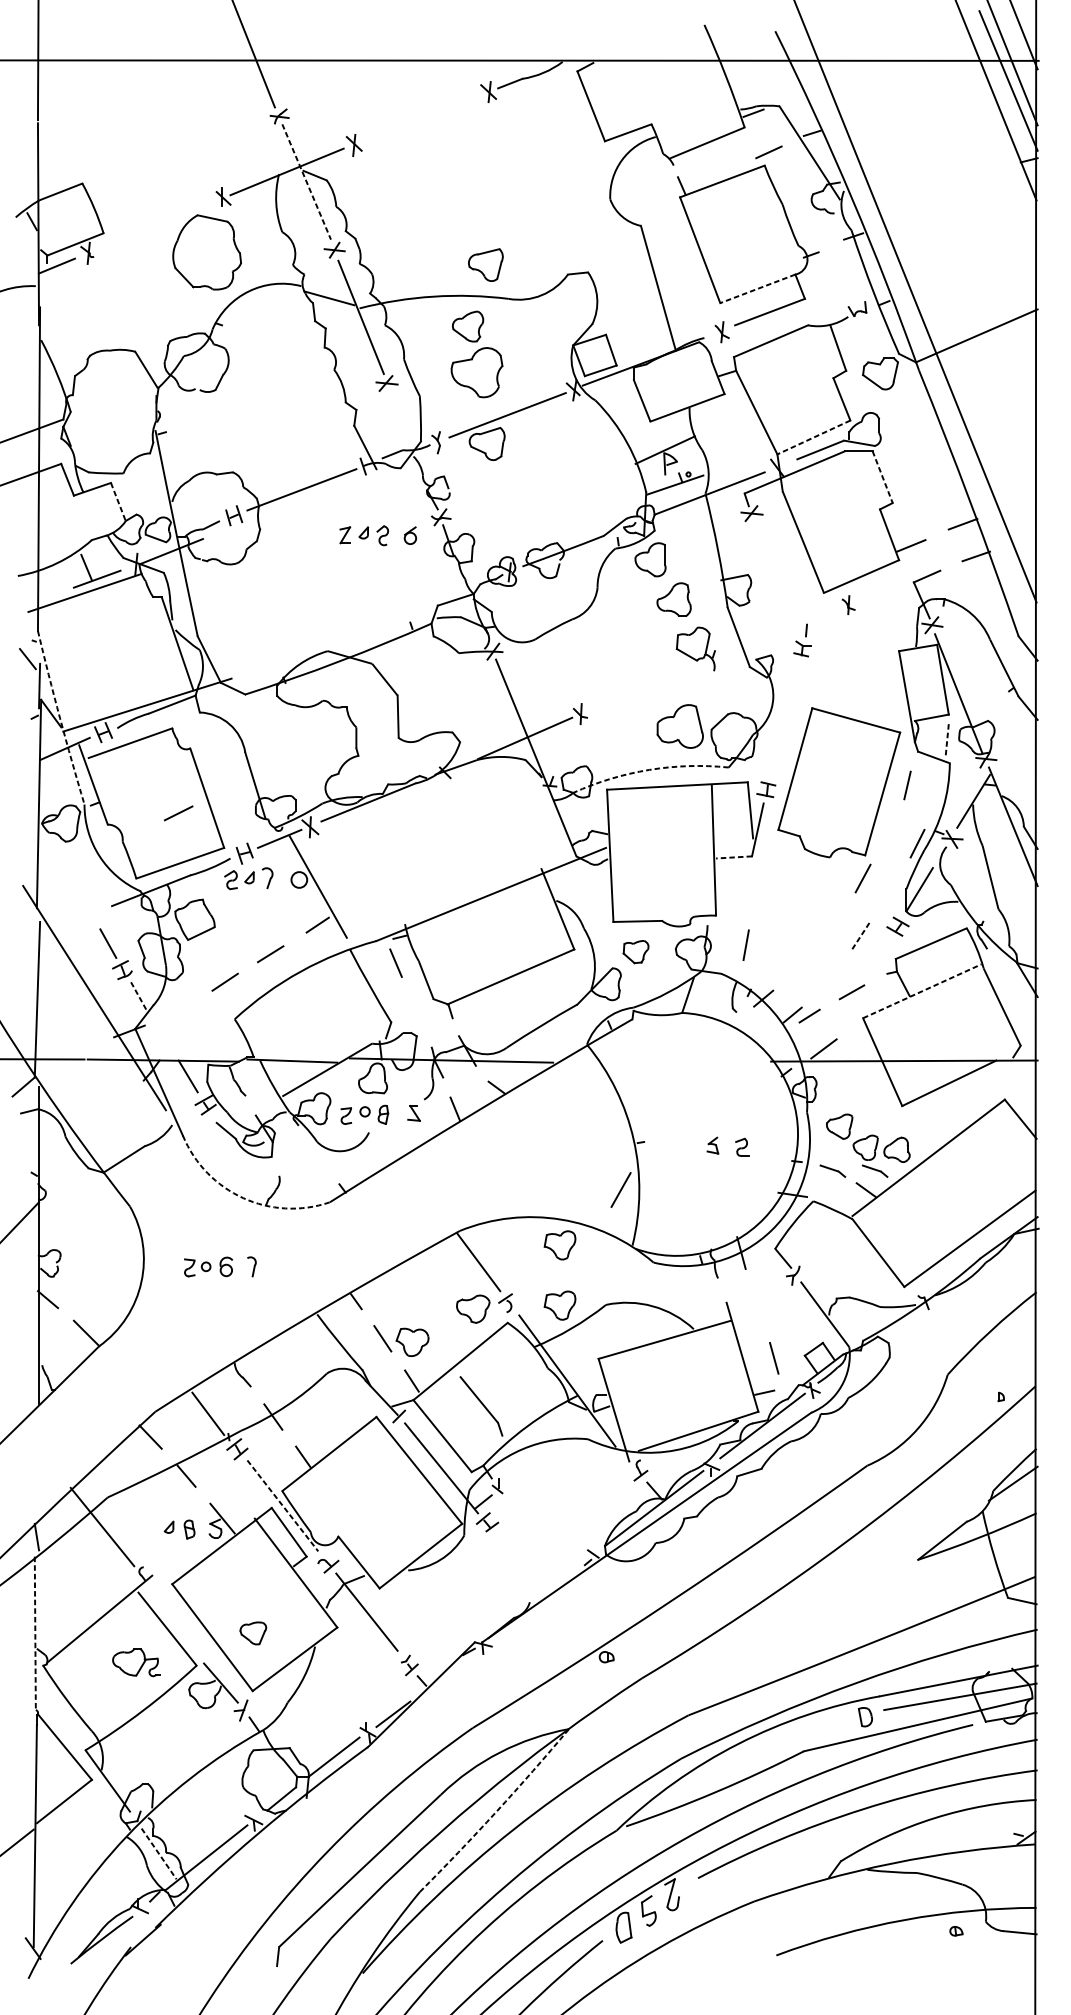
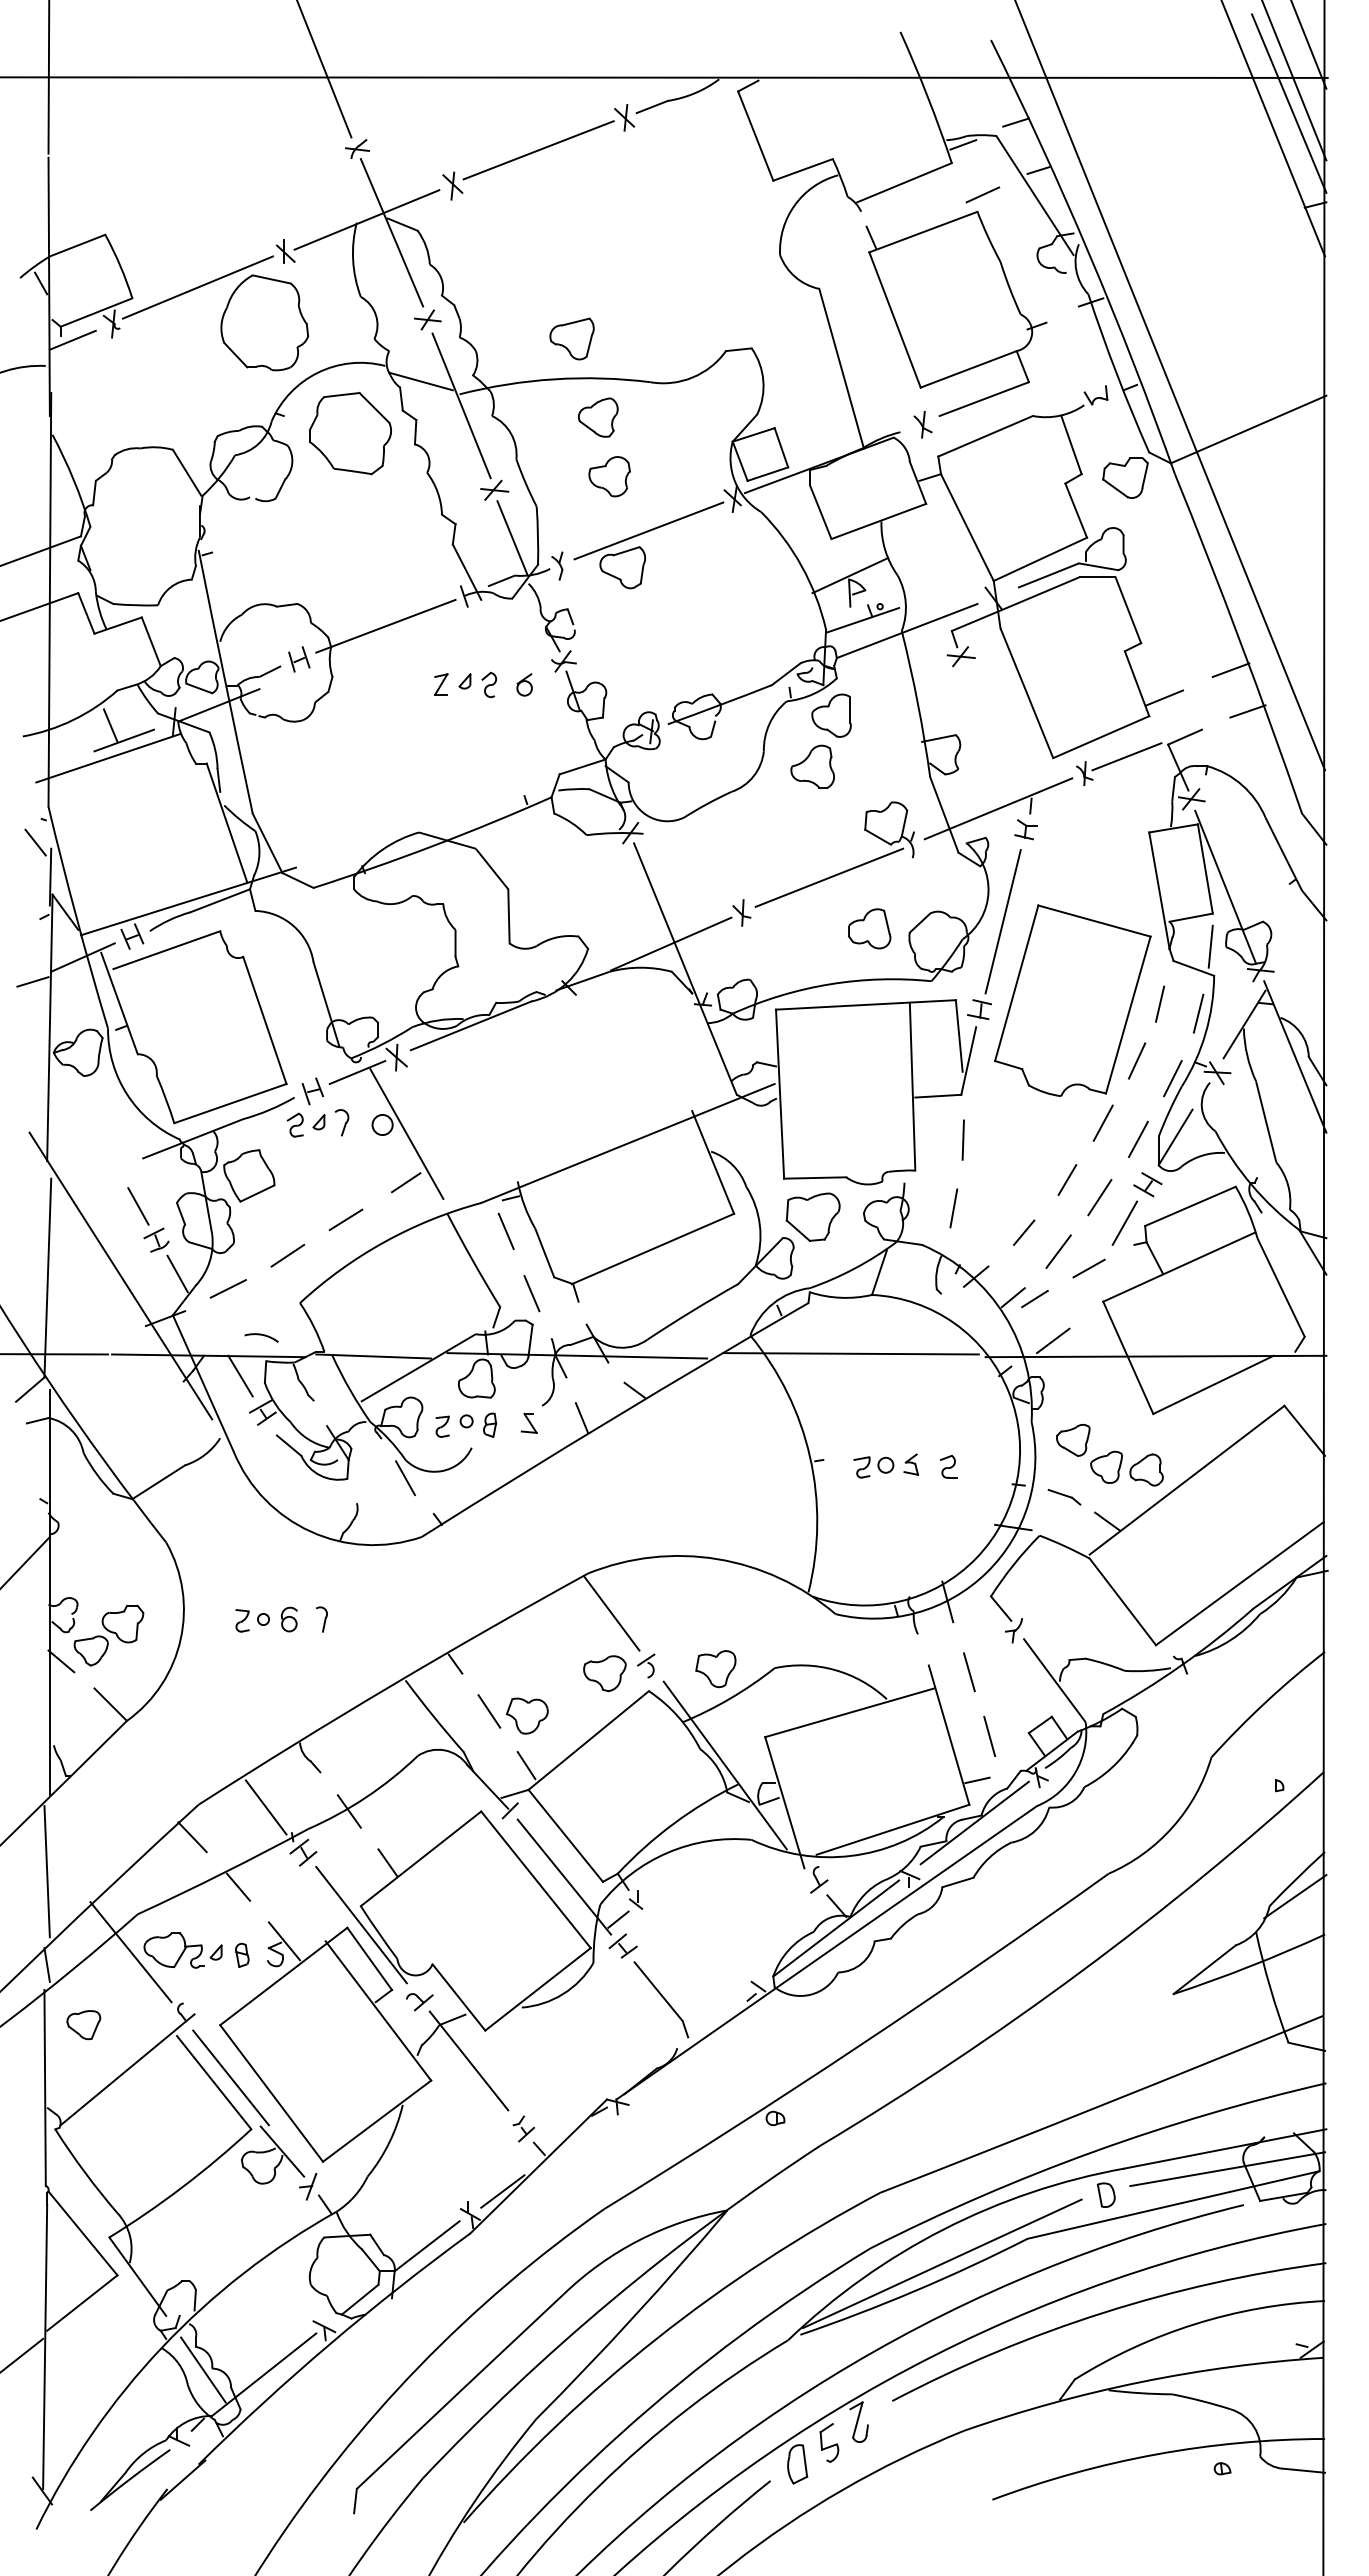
line: (794, 95) -> (1015, 122), added
line: (421, 117) -> (538, 150), added
line: (306, 181) -> (391, 232), dashed -> solid
line: (154, 224) -> (197, 287), added
part: (485, 264) -> (571, 338), moved
line: (757, 288) -> (968, 369), dashed -> solid
part: (273, 339) -> (349, 433), added
part: (476, 372) -> (609, 476), size x0.62
line: (400, 420) -> (512, 537), added
line: (813, 437) -> (1039, 559), dashed -> solid
line: (882, 477) -> (1128, 610), dashed -> solid
line: (118, 502) -> (151, 642), dashed -> solid
line: (881, 591) -> (1126, 756), added
part: (673, 599) -> (812, 766), moved
line: (781, 632) -> (998, 808), added
line: (648, 686) -> (829, 877), added
arc: (59, 718) -> (76, 918), dashed -> solid
line: (784, 720) -> (1002, 921), added
part: (680, 726) -> (869, 928), size x0.71
line: (946, 741) -> (1210, 947), dashed -> solid
line: (25, 767) -> (32, 981), added
arc: (649, 770) -> (830, 984), dashed -> solid
line: (937, 792) -> (1198, 1013), added
line: (177, 813) -> (227, 1288), moved
line: (889, 829) -> (1136, 1060), added
line: (733, 857) -> (937, 1096), dashed -> solid
line: (752, 891) -> (962, 1139), added
line: (889, 891) -> (1137, 1139), added
line: (835, 922) -> (1067, 1179), added
line: (860, 937) -> (1099, 1198), dashed -> solid
part: (635, 951) -> (812, 1216), size x1.67
line: (801, 964) -> (1024, 1232), added
line: (828, 978) -> (1058, 1251), added
line: (922, 991) -> (1179, 1267), dashed -> solid
line: (138, 996) -> (177, 1274), dashed -> solid
line: (415, 1011) -> (531, 1293), added
arc: (204, 1044) -> (261, 1335), added
line: (665, 1058) -> (850, 1353), added
part: (683, 1147) -> (873, 1467), added
line: (317, 1156) -> (405, 1478), added
part: (875, 1171) -> (1118, 1497), removed
line: (620, 1189) -> (1124, 1222), moved
arc: (242, 1197) -> (310, 1531), dashed -> solid
part: (559, 1245) -> (715, 1592), removed
part: (84, 1279) -> (108, 1635), added
line: (757, 1308) -> (968, 1672), added
part: (481, 1406) -> (661, 1999), moved
line: (36, 1463) -> (46, 1871), added
line: (282, 1506) -> (361, 1925), dashed -> solid
line: (180, 1625) -> (230, 2077), added
part: (253, 1632) -> (83, 2024), moved
line: (35, 1633) -> (45, 2088), dashed -> solid
part: (135, 1662) -> (173, 1950), moved
line: (737, 1770) -> (942, 2263), added
arc: (496, 1812) -> (634, 2316), dashed -> solid
line: (159, 1854) -> (203, 2370), dashed -> solid

